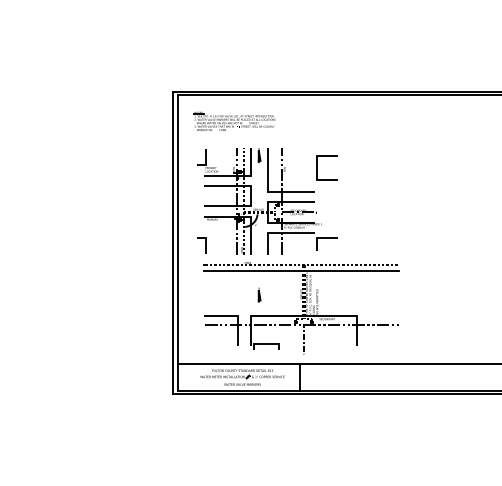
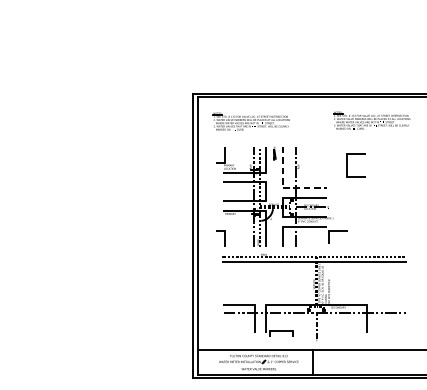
part: (362, 119) -> (371, 119), added
line: (317, 167) -> (347, 164), moved
line: (269, 192) -> (284, 188), solid -> dashed
part: (259, 294) -> (274, 284), removed

